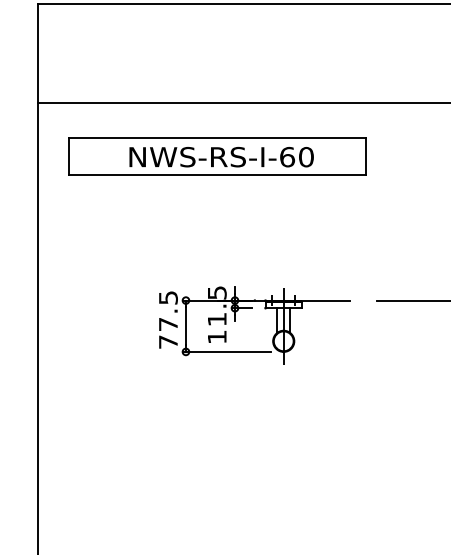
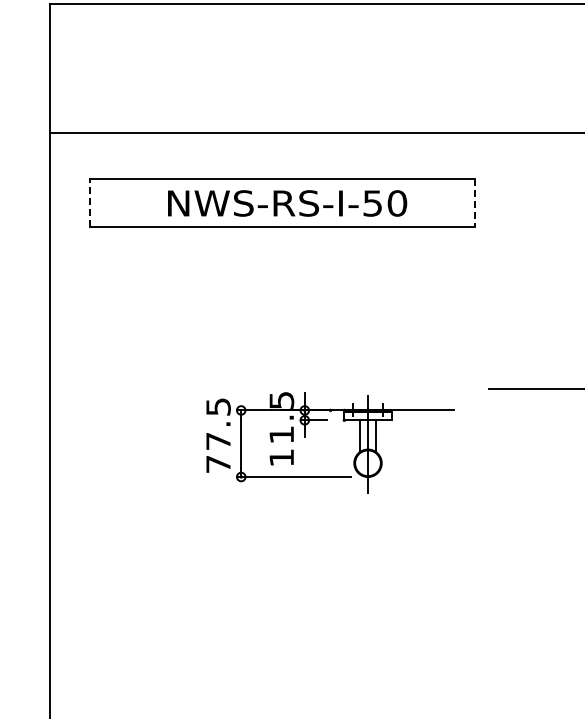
line: (69, 156) -> (90, 202), solid -> dashed
text: (287, 157) -> (372, 203), NWS-RS-I-60 -> NWS-RS-I-50
line: (365, 157) -> (474, 203), solid -> dashed
part: (252, 308) -> (327, 420), moved

